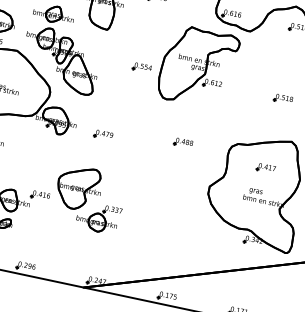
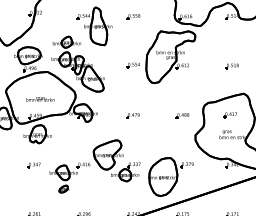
part: (102, 134) -> (132, 115), moved
part: (183, 142) -> (182, 115), moved
part: (161, 237) -> (170, 176), added

